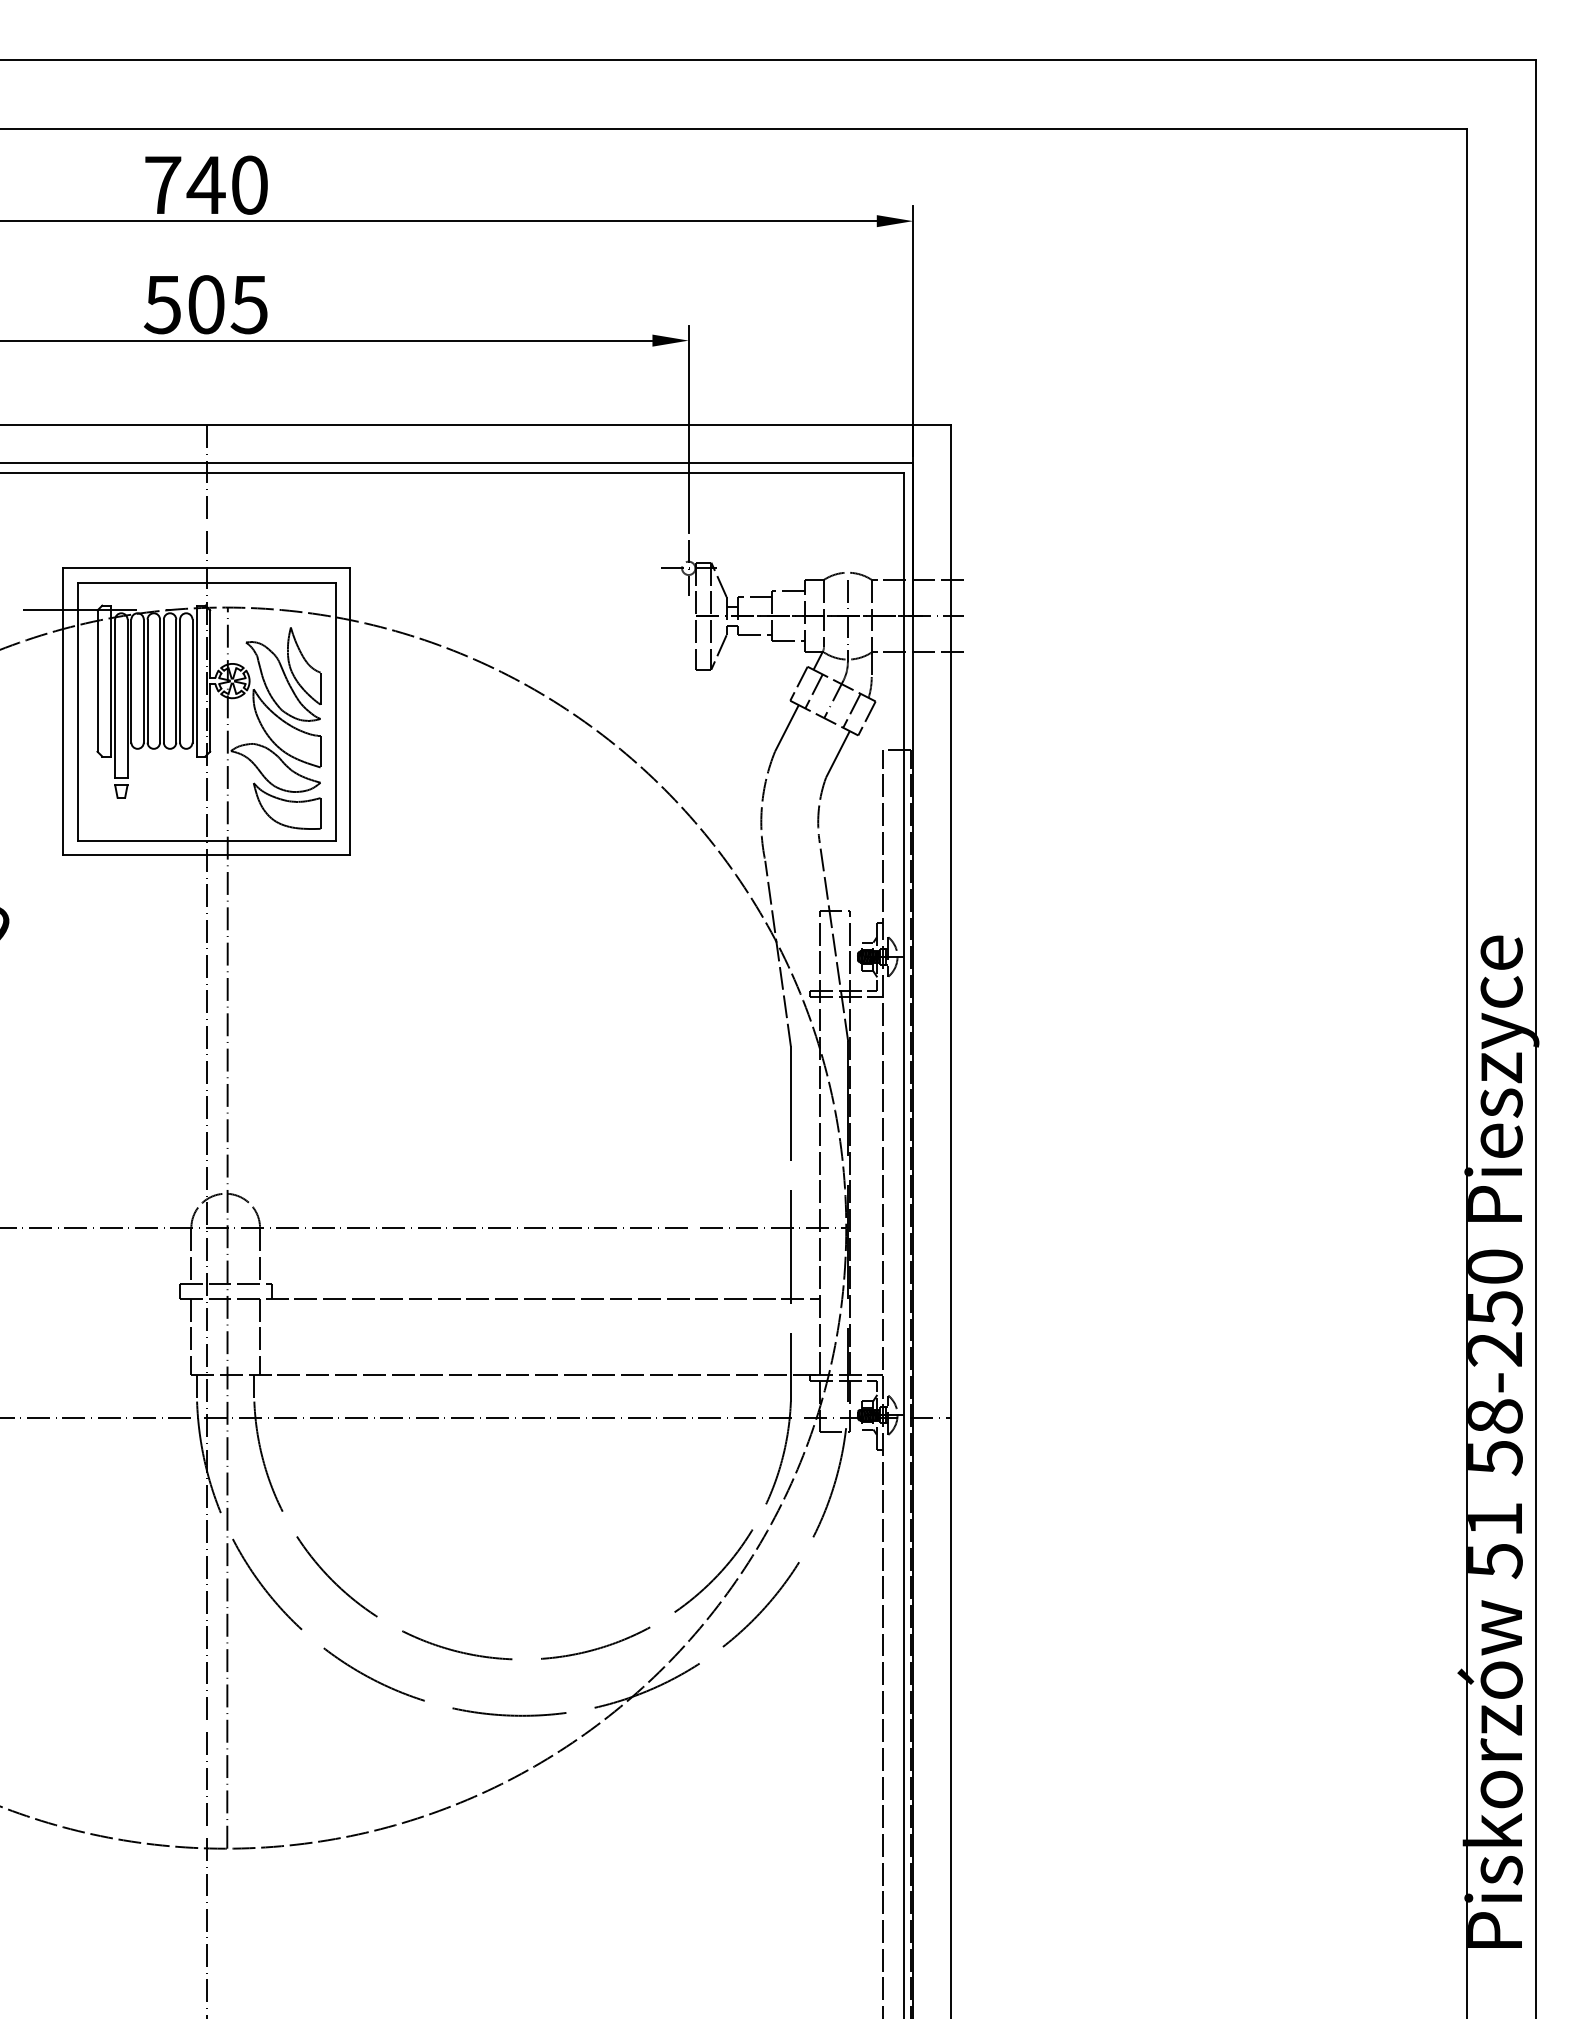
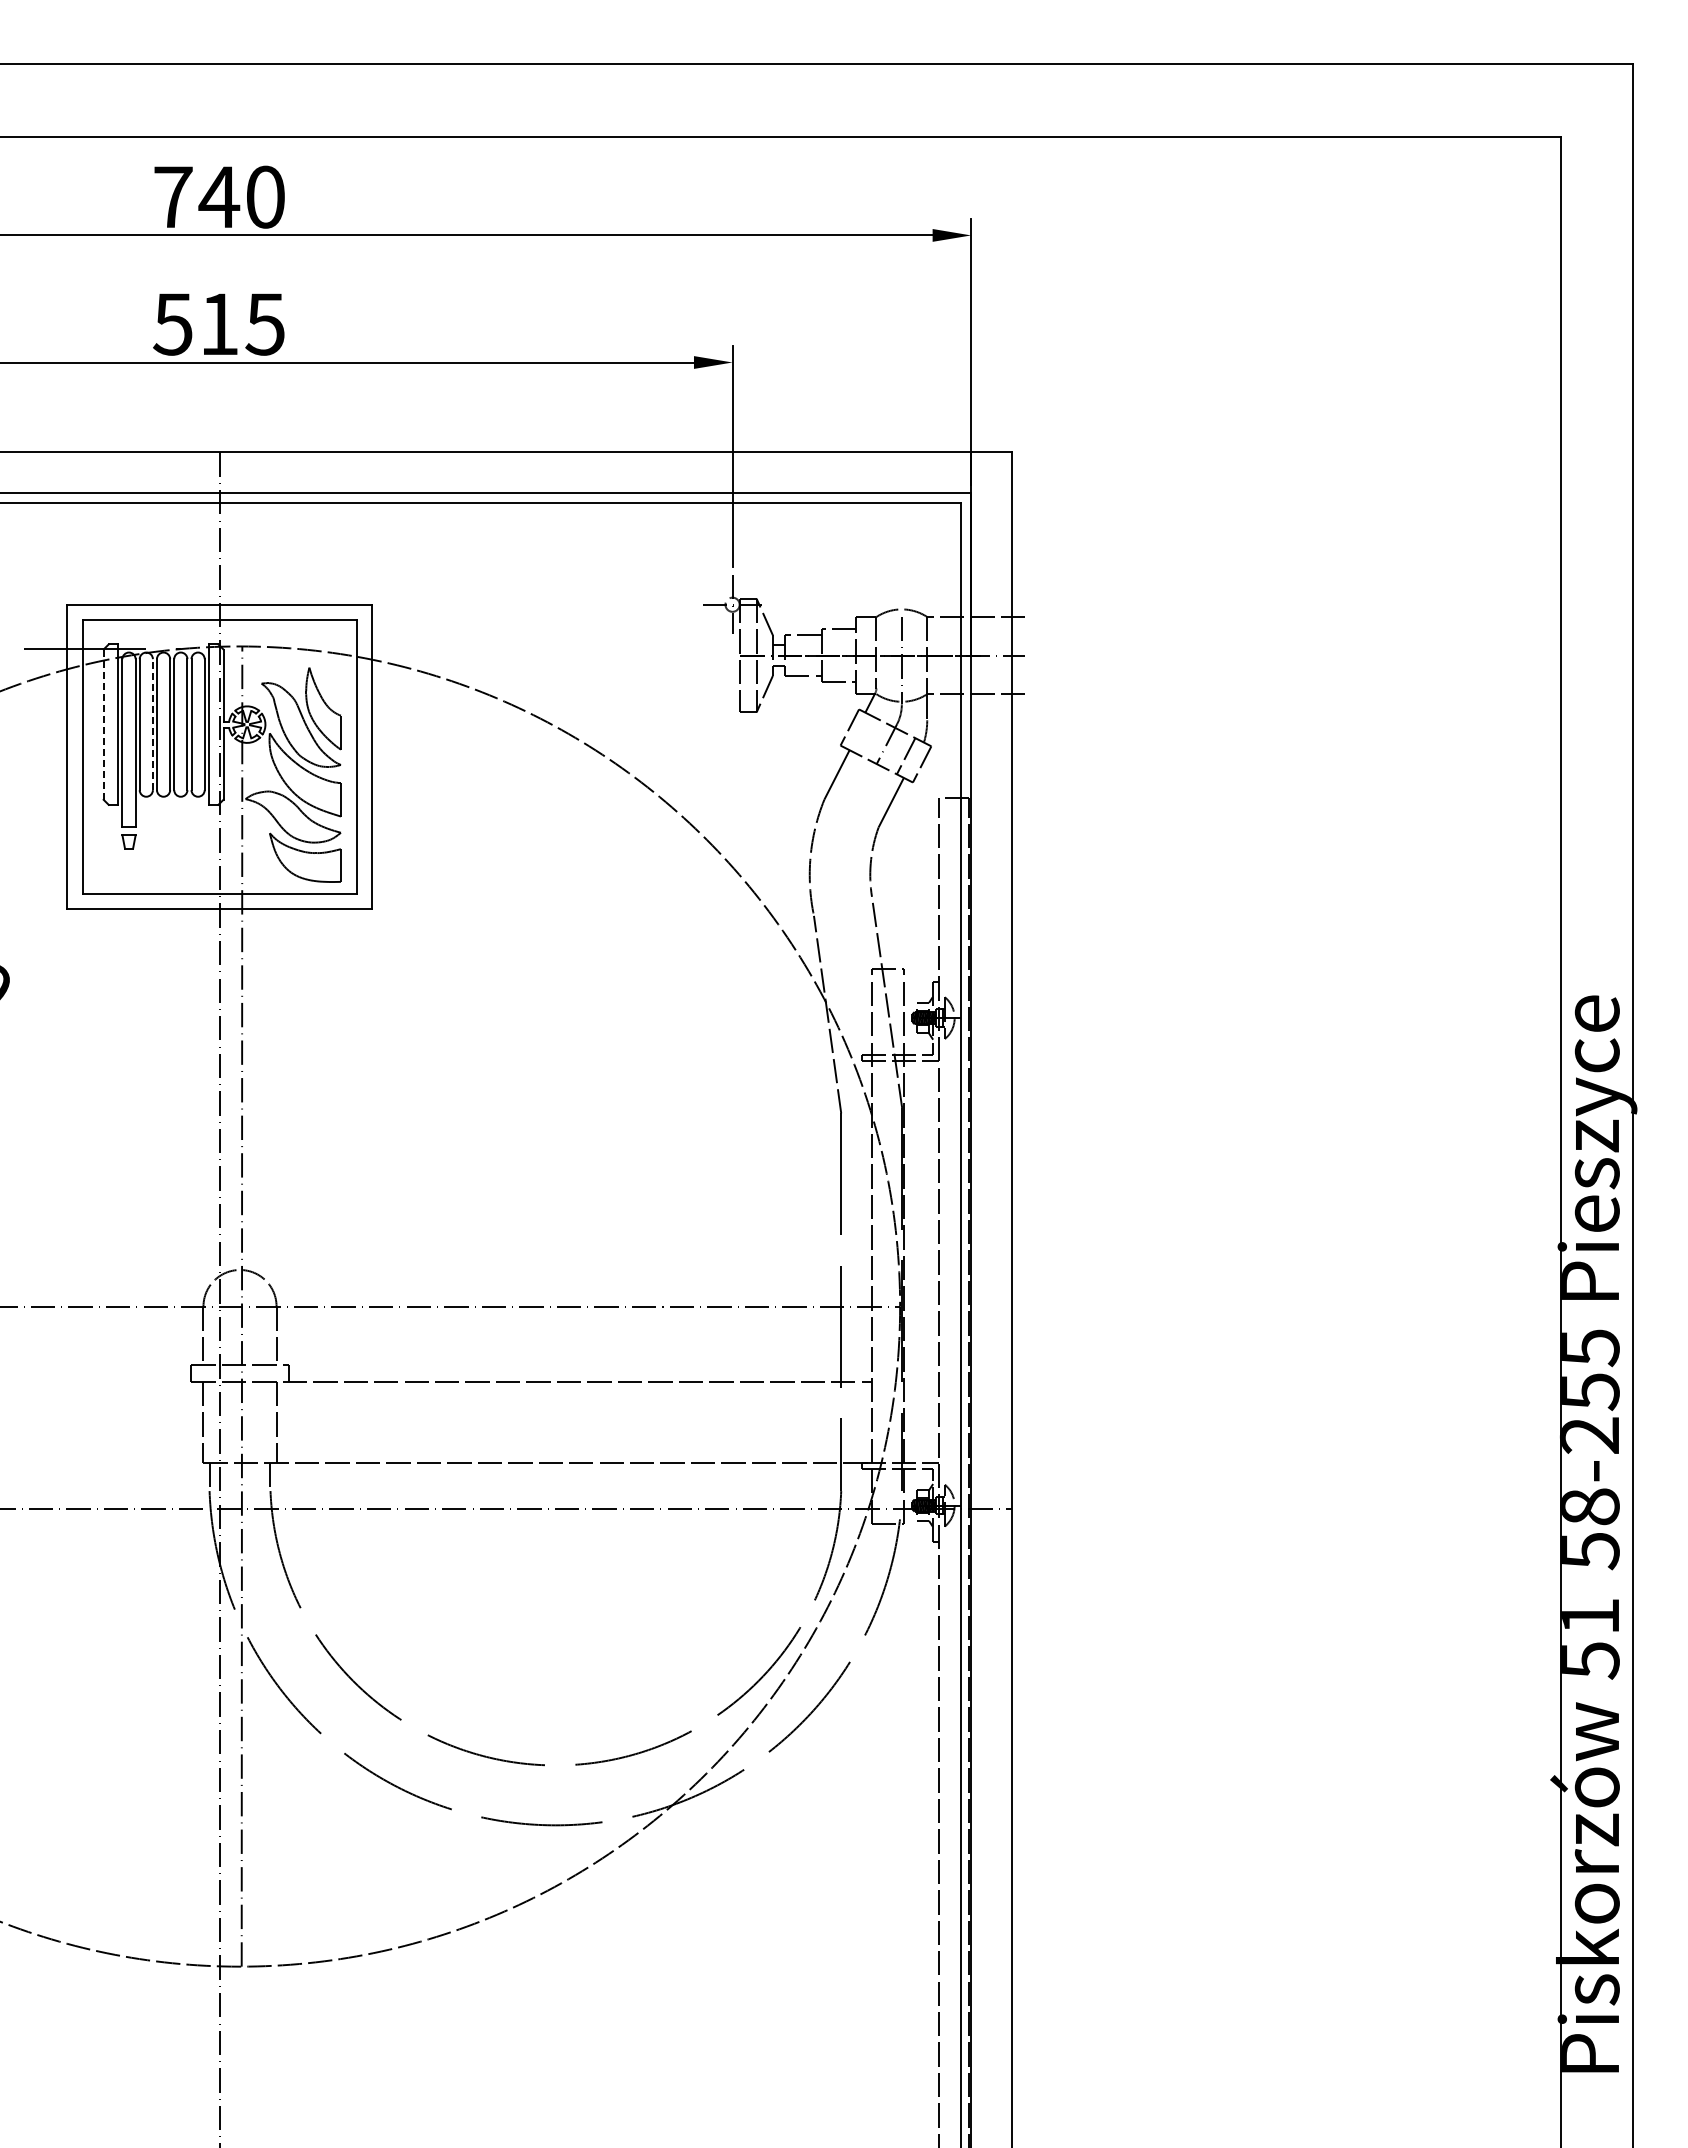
text: (206, 303) -> (219, 323), 505 -> 515
line: (143, 680) -> (152, 724), solid -> dashed
line: (97, 681) -> (103, 725), solid -> dashed
line: (813, 691) -> (865, 735), removed
text: (1495, 1267) -> (1590, 1348), 58-250 -> 58-255

